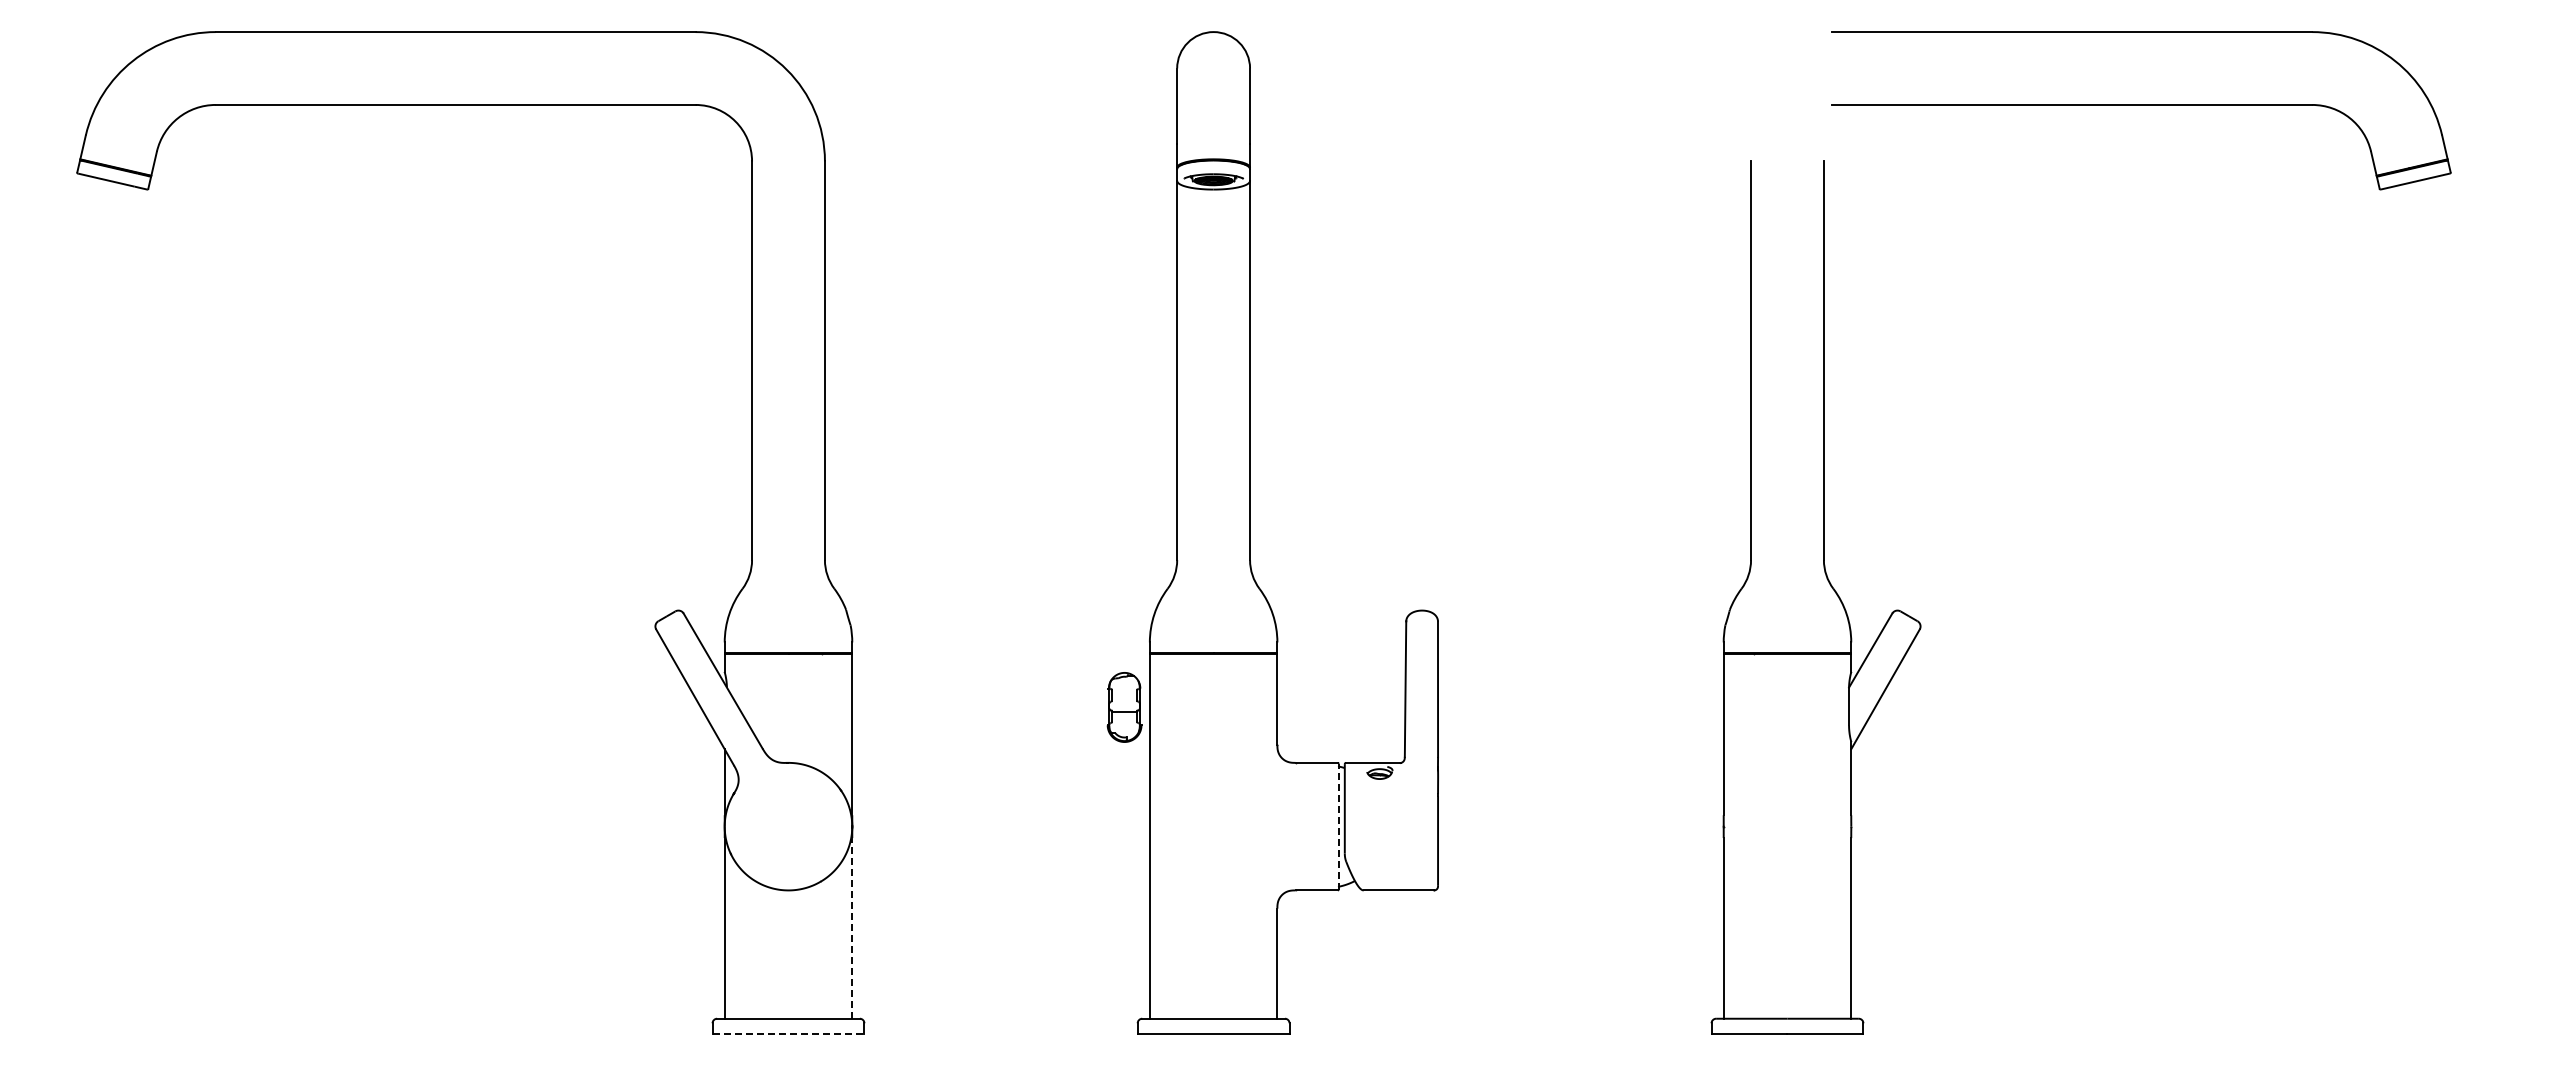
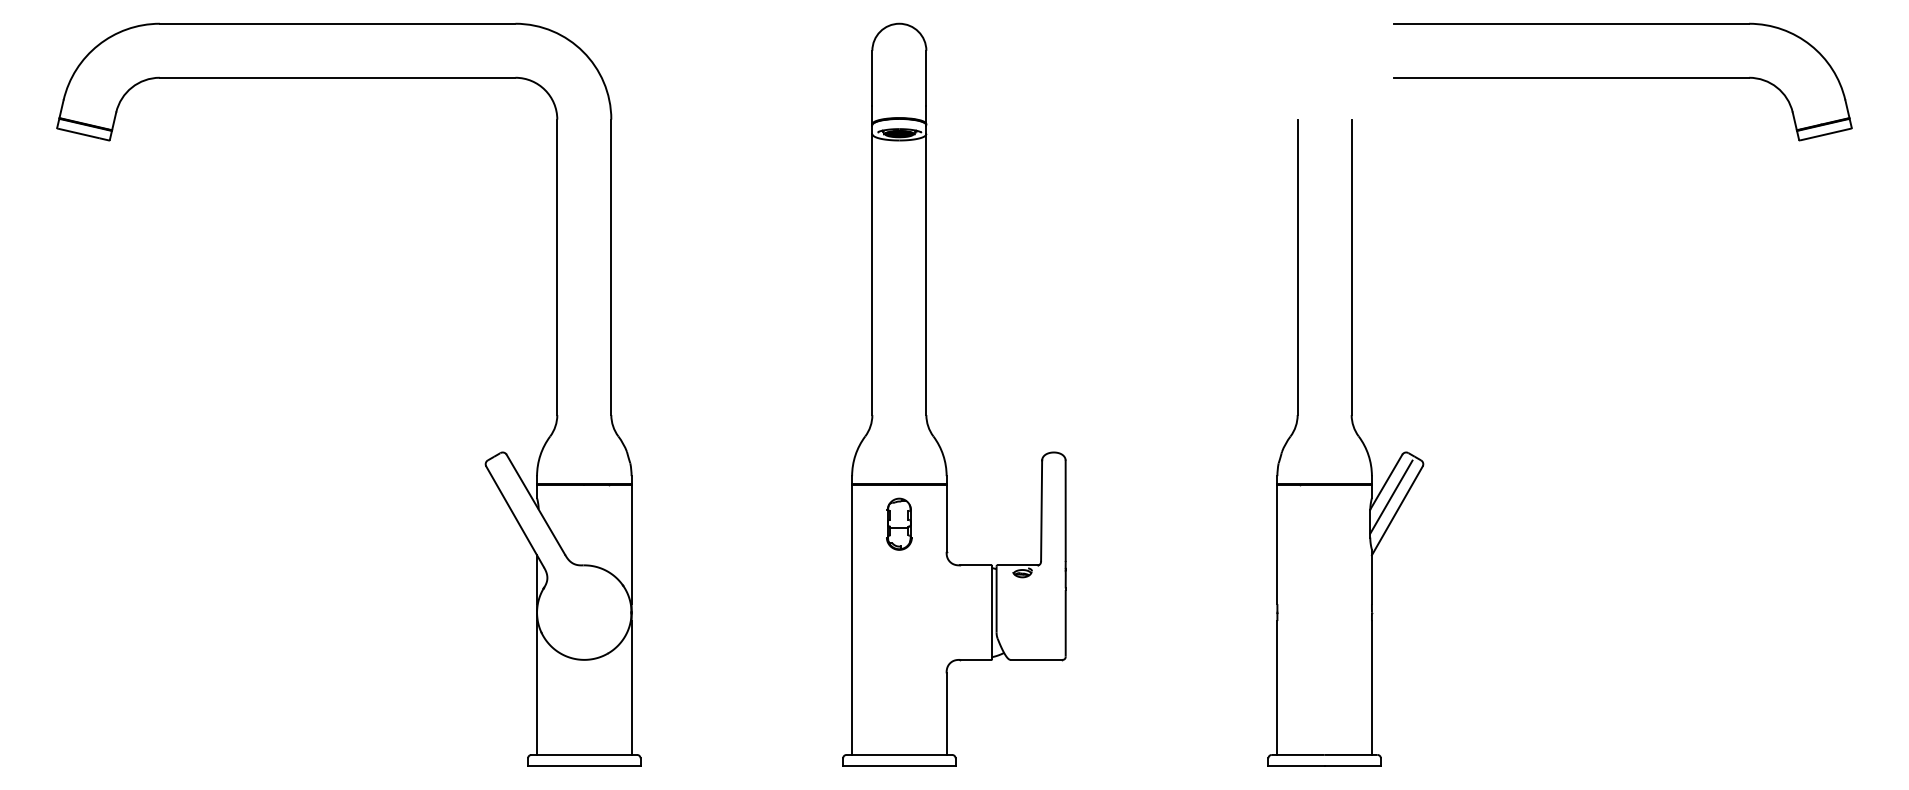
part: (2141, 110) -> (1622, 81), moved
line: (1877, 670) -> (1391, 496), added
part: (1124, 707) -> (899, 524), moved
line: (1338, 826) -> (991, 612), dashed -> solid
line: (852, 927) -> (631, 687), dashed -> solid
line: (788, 1033) -> (584, 765), dashed -> solid

